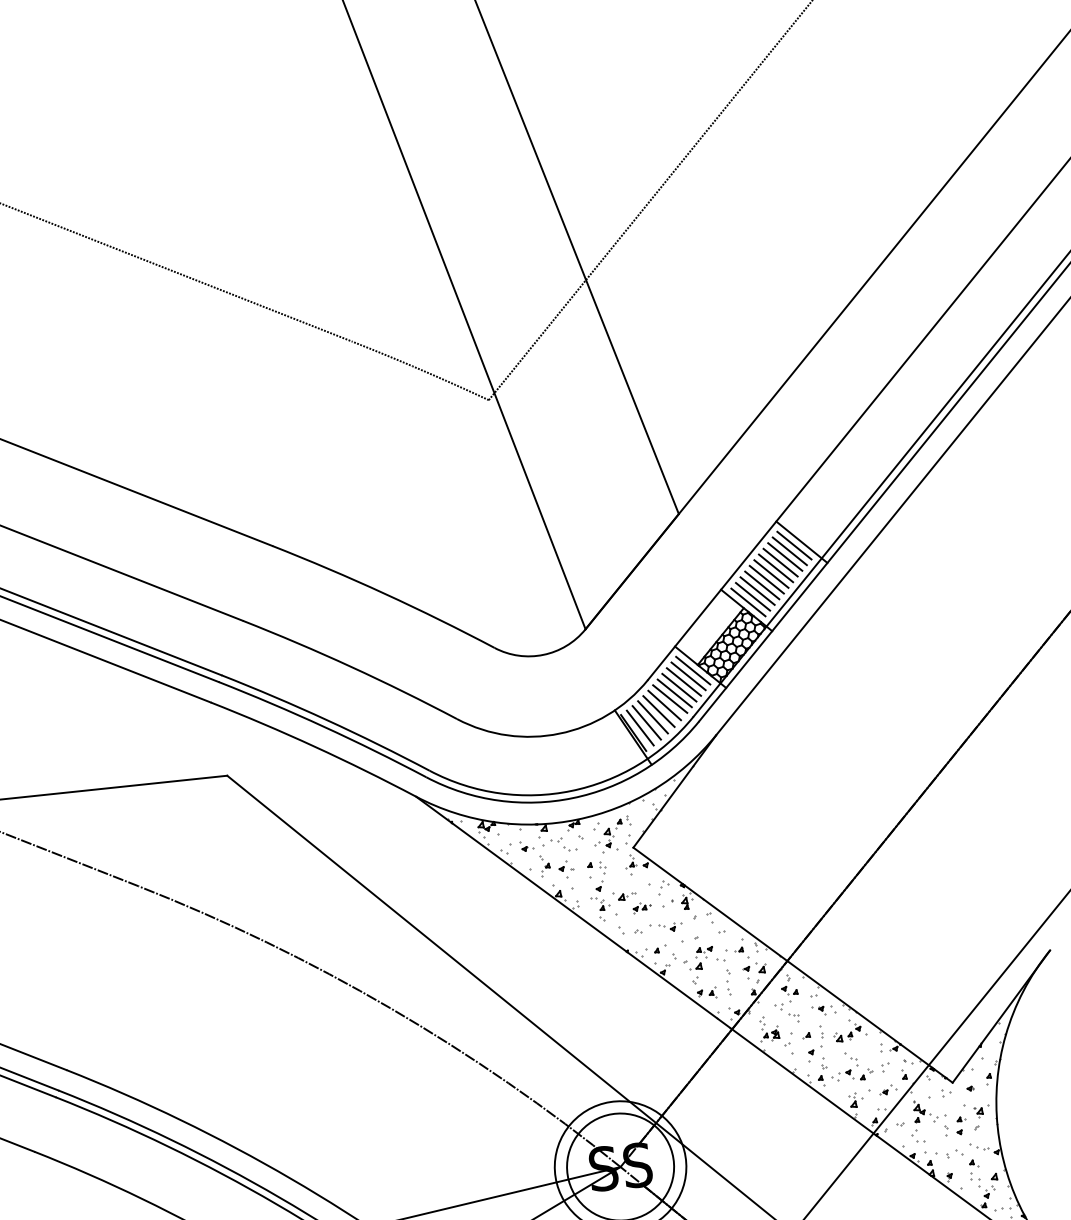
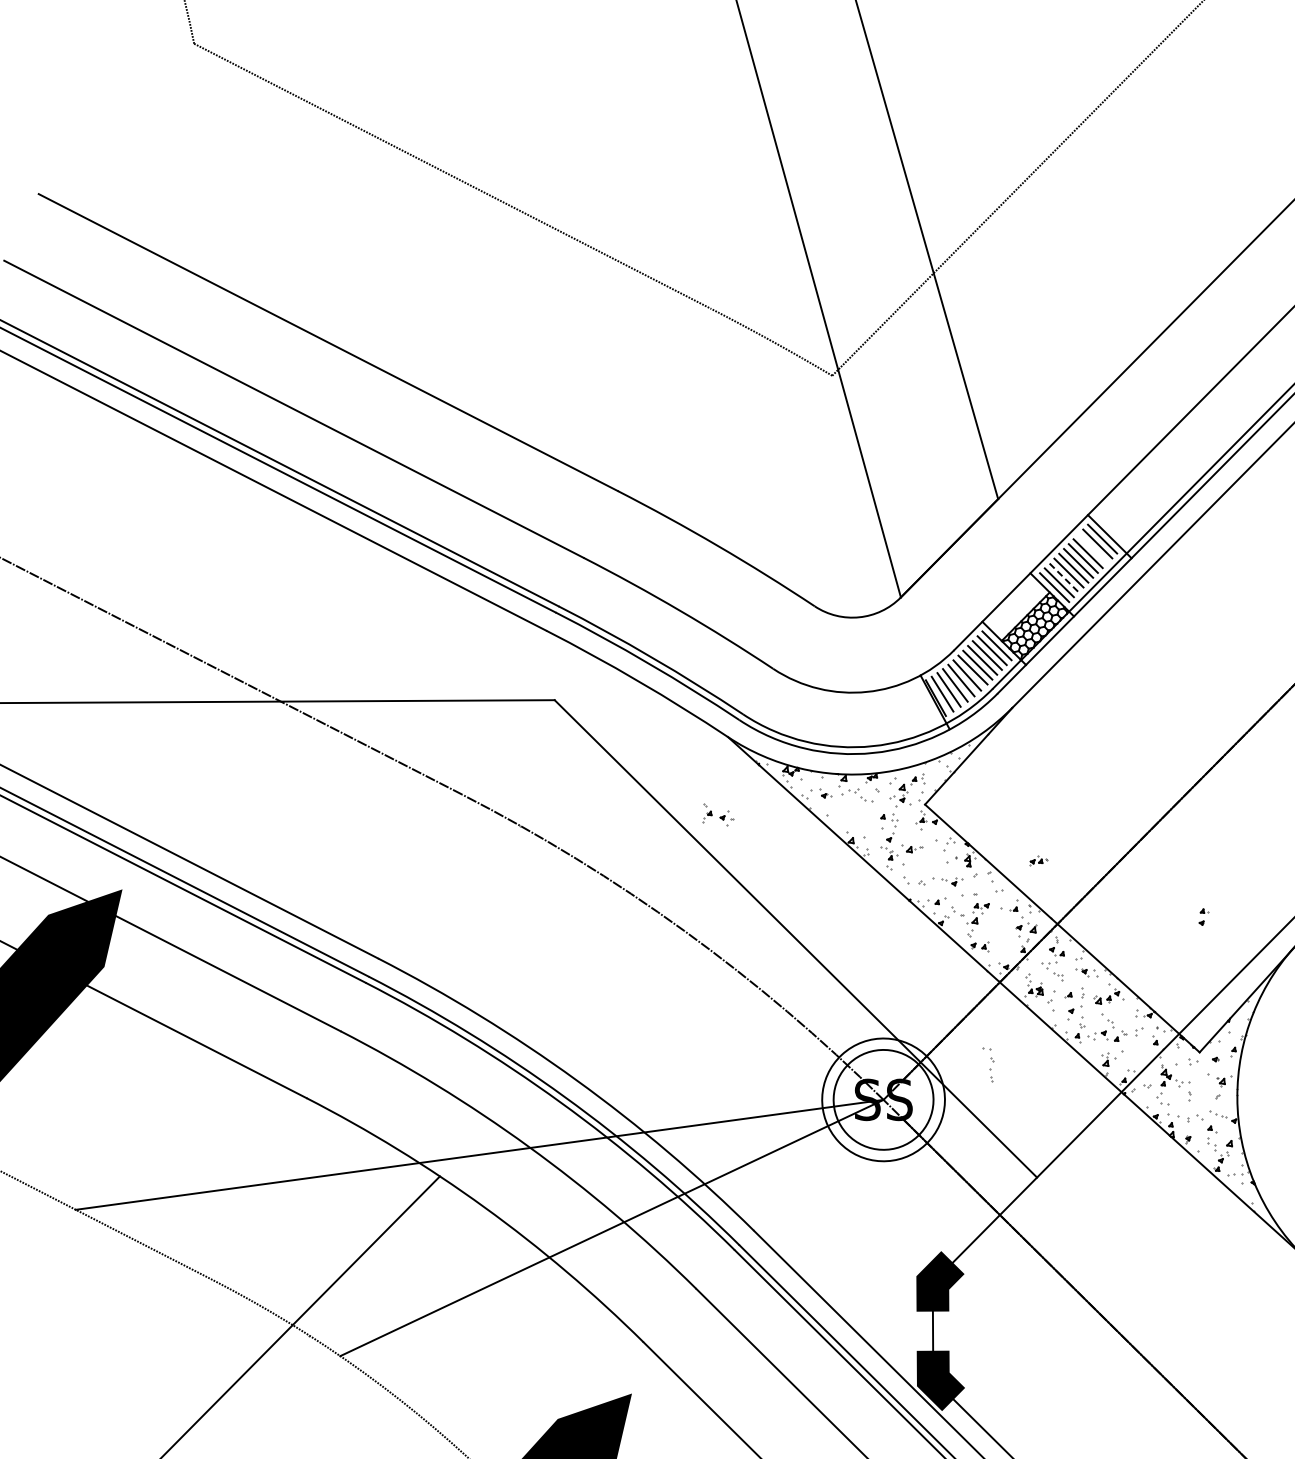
line: (784, 556) -> (1092, 548), removed
line: (758, 591) -> (1064, 578), solid -> dashed
part: (557, 865) -> (718, 814), moved
part: (641, 907) -> (1038, 860), moved
part: (724, 976) -> (988, 1064), moved
part: (887, 1089) -> (1138, 1052), removed
part: (961, 1125) -> (1203, 916), moved

